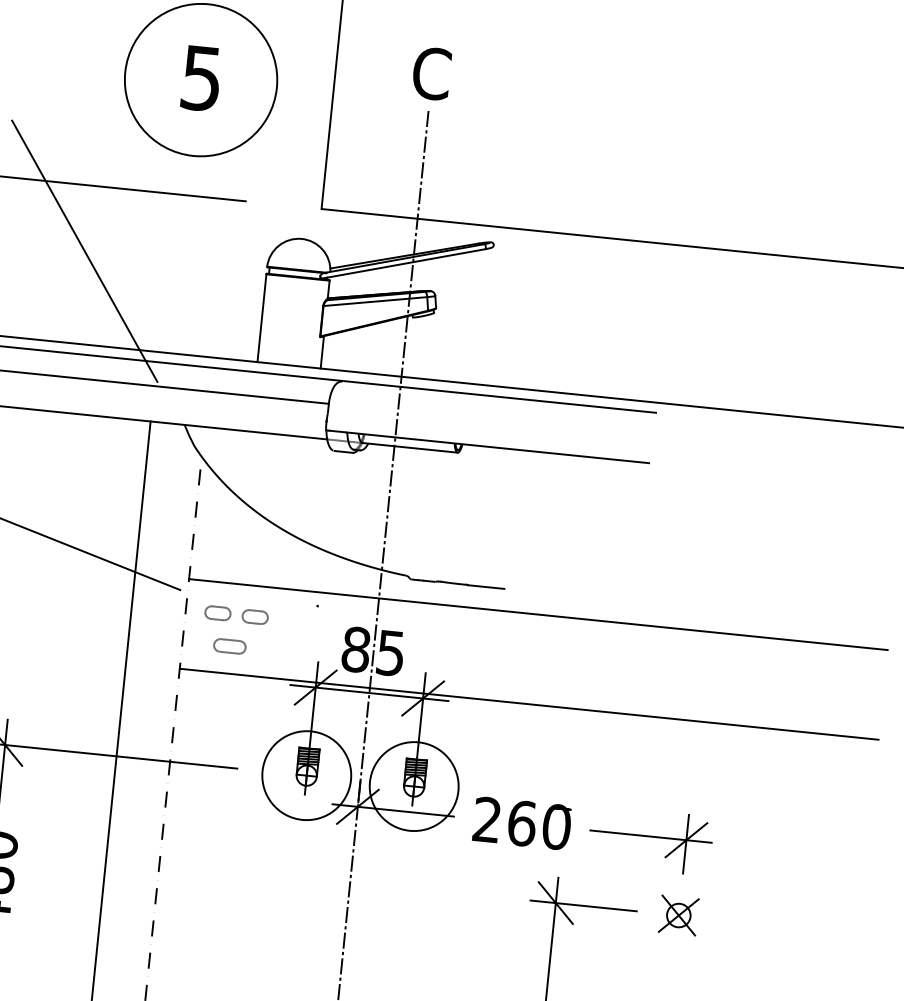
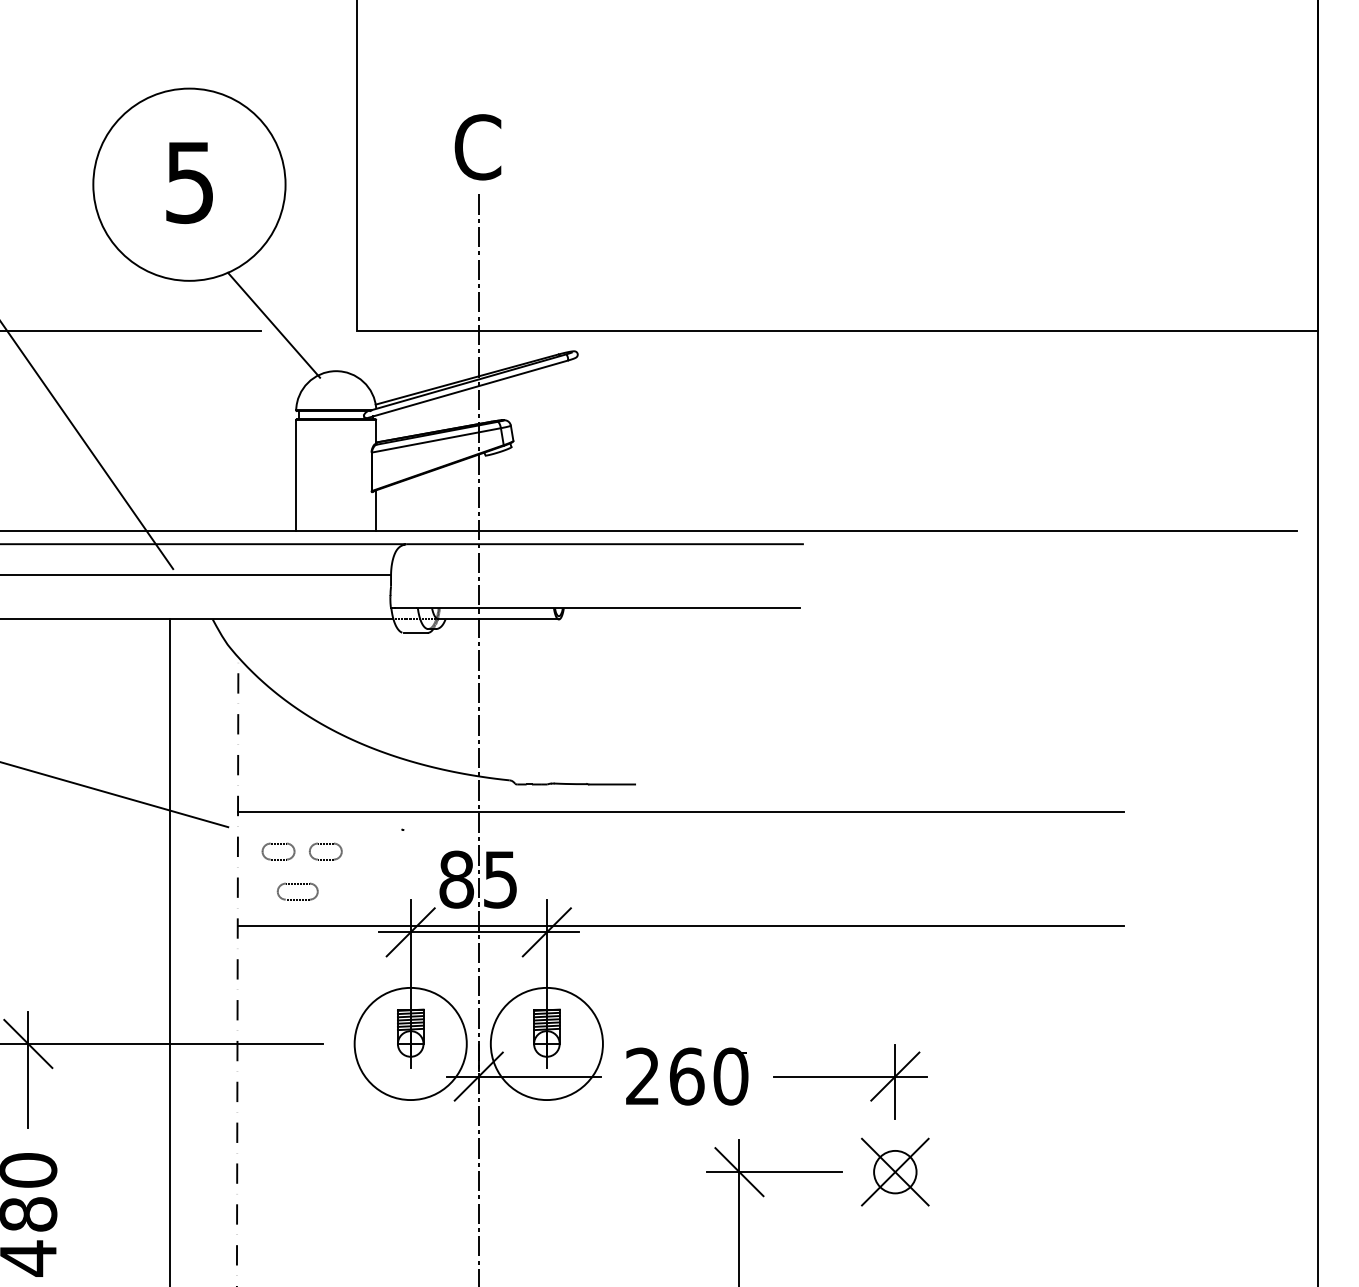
line: (256, 197) -> (274, 324), added
part: (678, 915) -> (895, 1171), size x1.43

